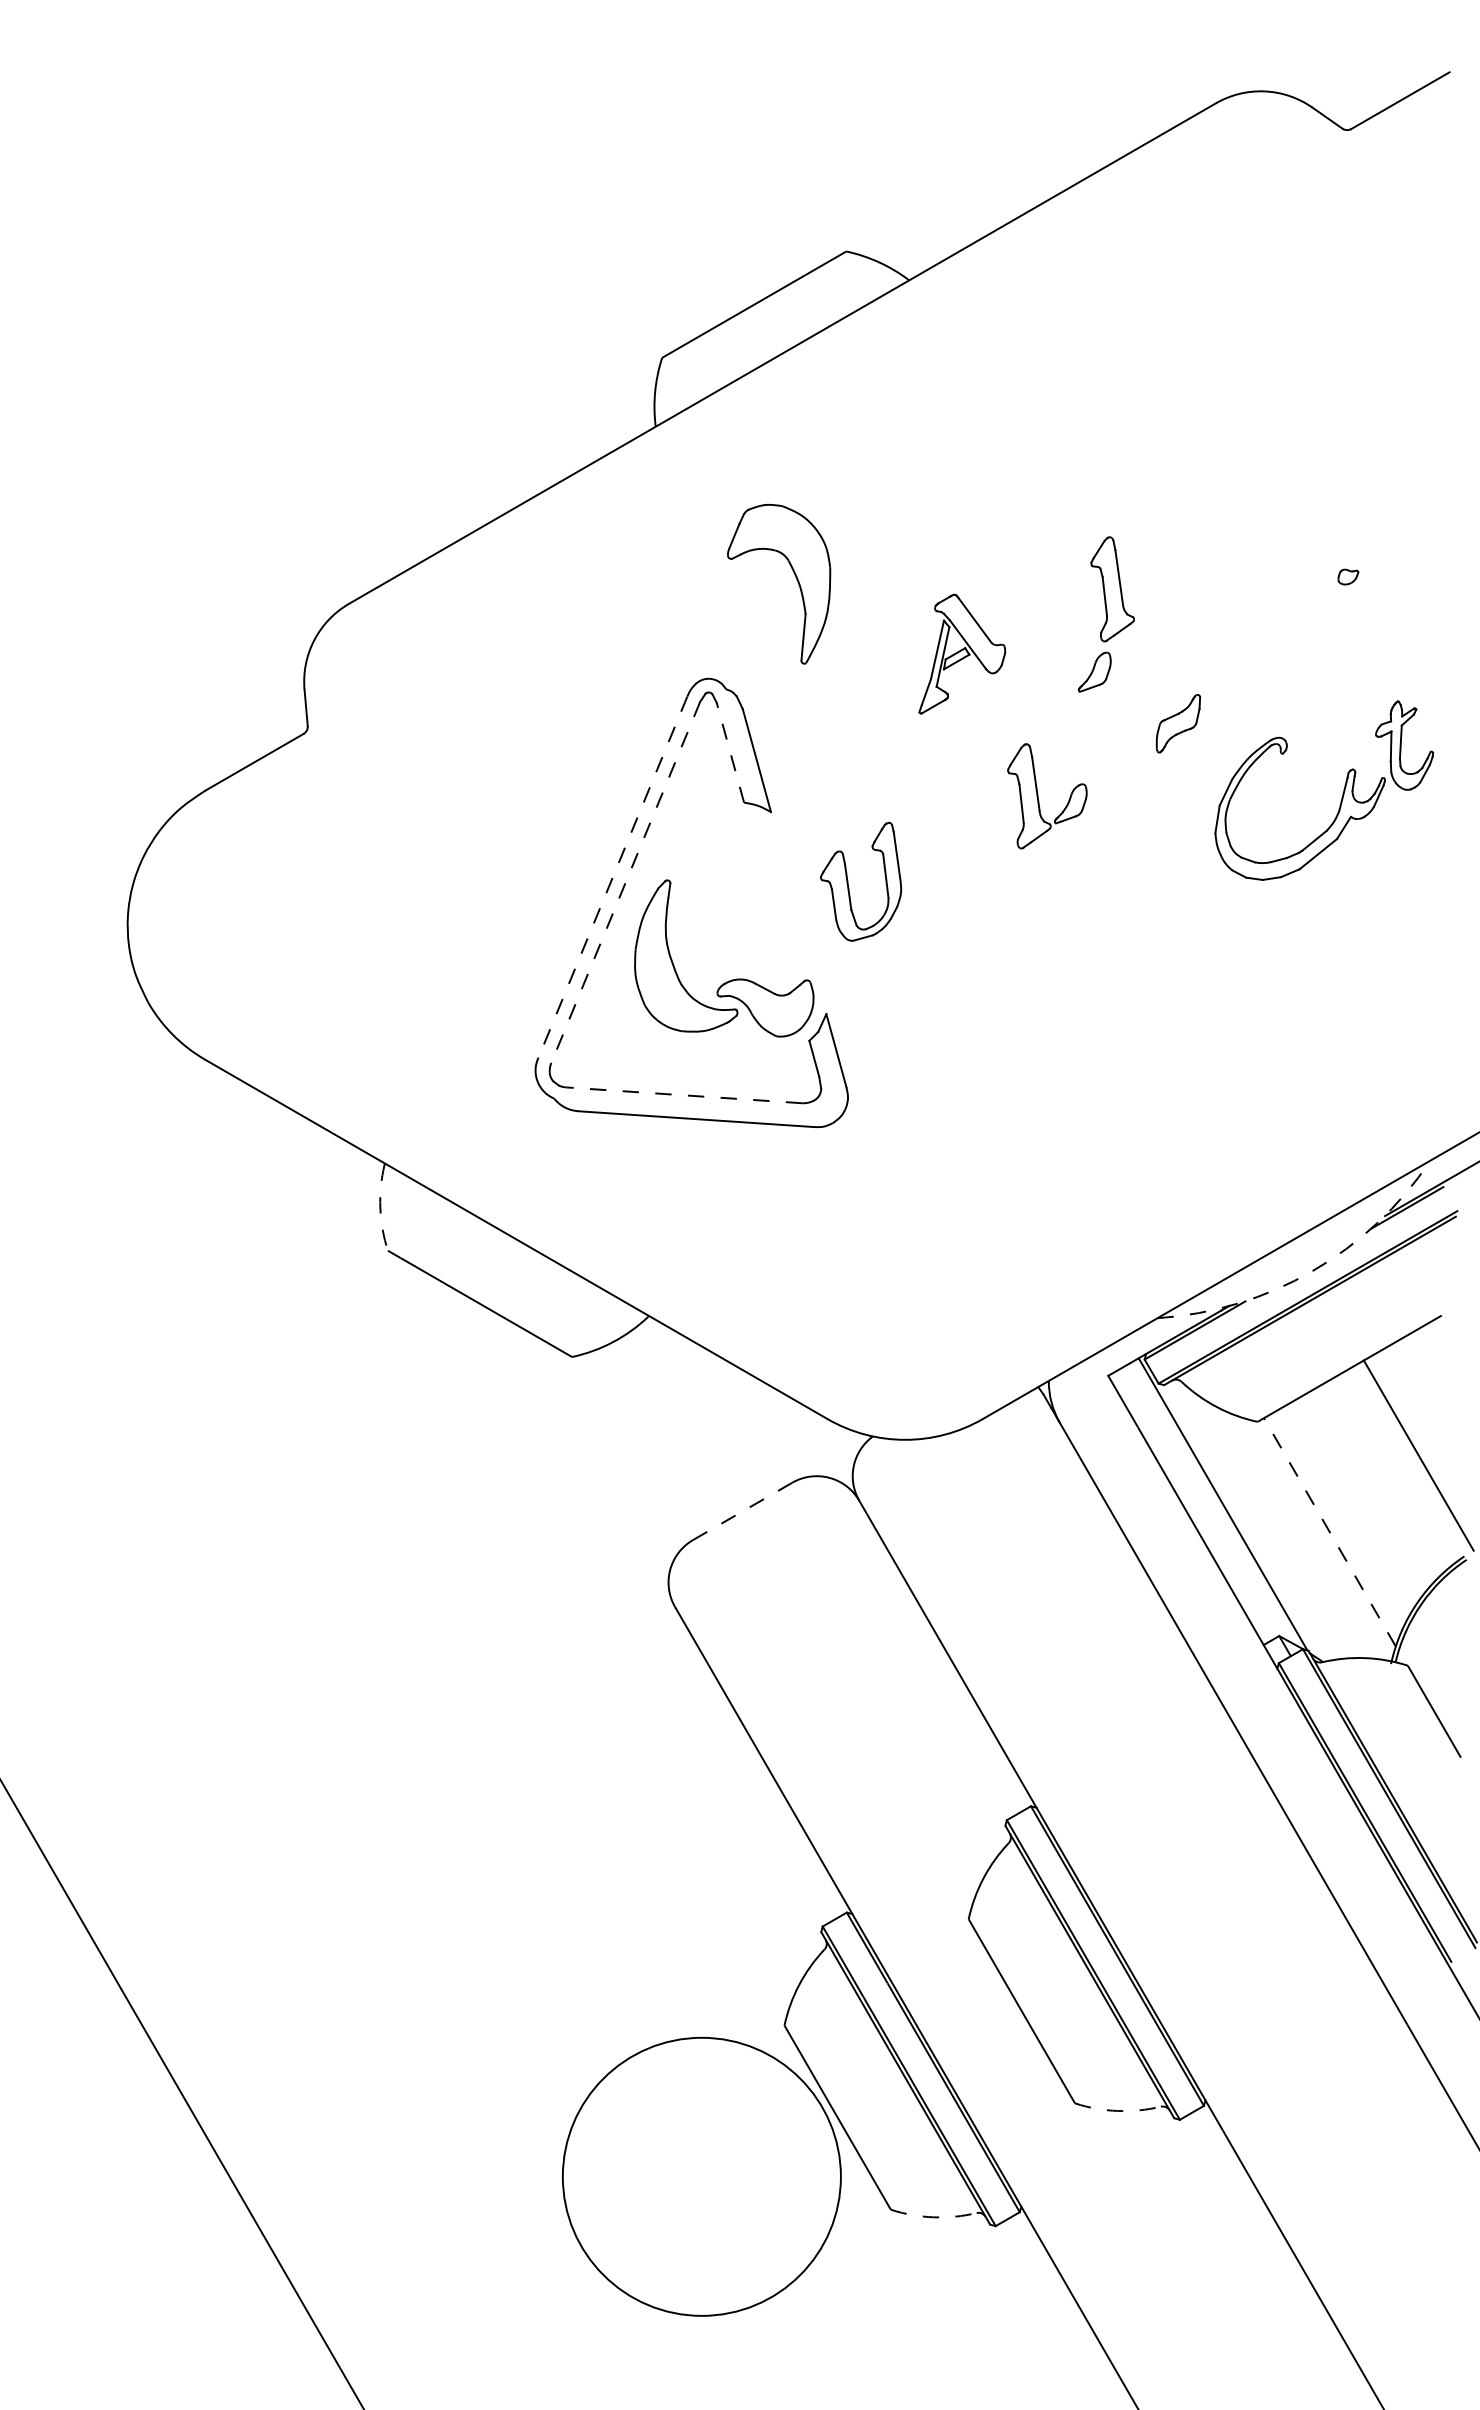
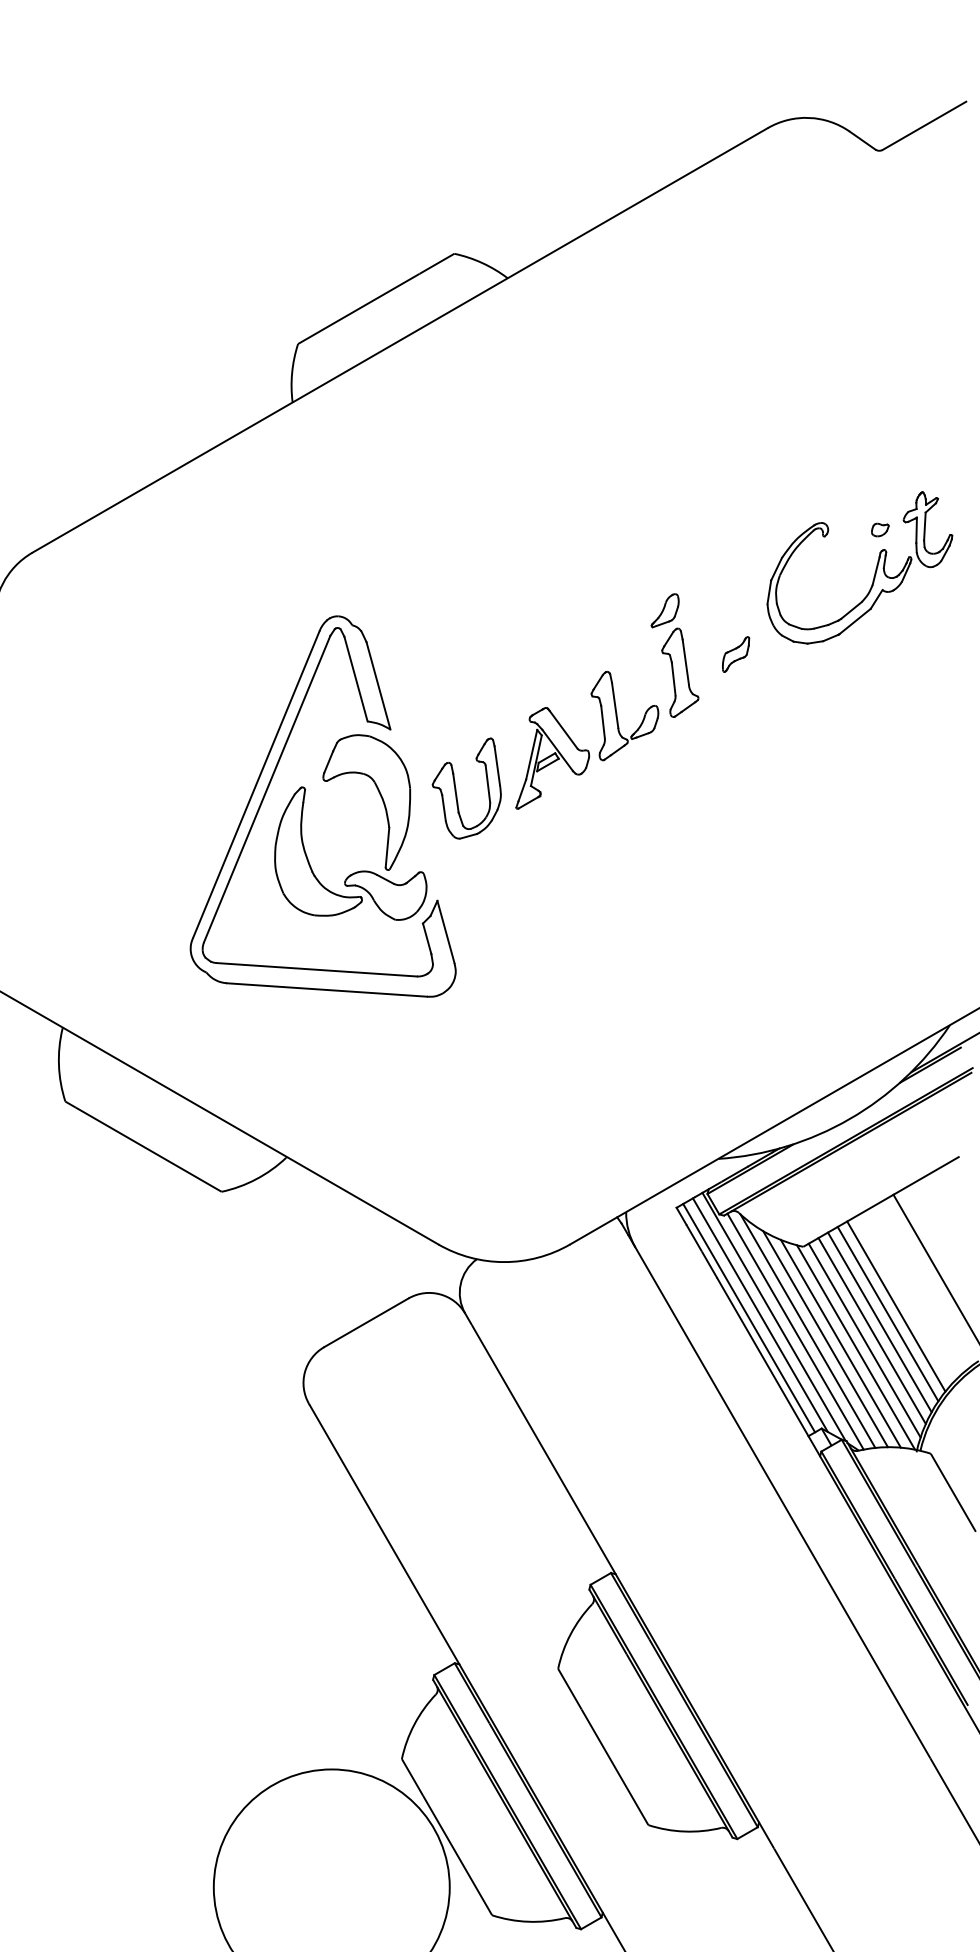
part: (795, 577) -> (380, 796), moved
part: (1112, 589) -> (680, 672), moved
part: (962, 653) -> (552, 757), moved
part: (1177, 723) -> (735, 654), size x0.71
line: (730, 752) -> (356, 678), dashed -> solid
part: (1342, 793) -> (875, 570), moved
line: (612, 877) -> (255, 784), dashed -> solid
line: (625, 882) -> (266, 789), dashed -> solid
line: (683, 1095) -> (316, 969), dashed -> solid
arc: (380, 1208) -> (59, 1065), dashed -> solid
arc: (1312, 1271) -> (849, 1119), dashed -> solid
line: (1367, 1492) -> (896, 1306), added
line: (1357, 1500) -> (888, 1313), added
line: (1206, 1501) -> (759, 1314), added
line: (1193, 1505) -> (748, 1317), added
line: (1347, 1510) -> (879, 1322), added
line: (743, 1511) -> (367, 1322), dashed -> solid
line: (1262, 1520) -> (807, 1330), added
line: (1338, 1520) -> (871, 1330), added
line: (1248, 1521) -> (795, 1331), added
line: (1283, 1530) -> (825, 1339), added
line: (1329, 1532) -> (864, 1340), dashed -> solid
line: (1301, 1535) -> (840, 1343), added
line: (1319, 1540) -> (855, 1347), added
arc: (1117, 2110) -> (684, 1831), dashed -> solid
arc: (933, 2217) -> (528, 1921), dashed -> solid

